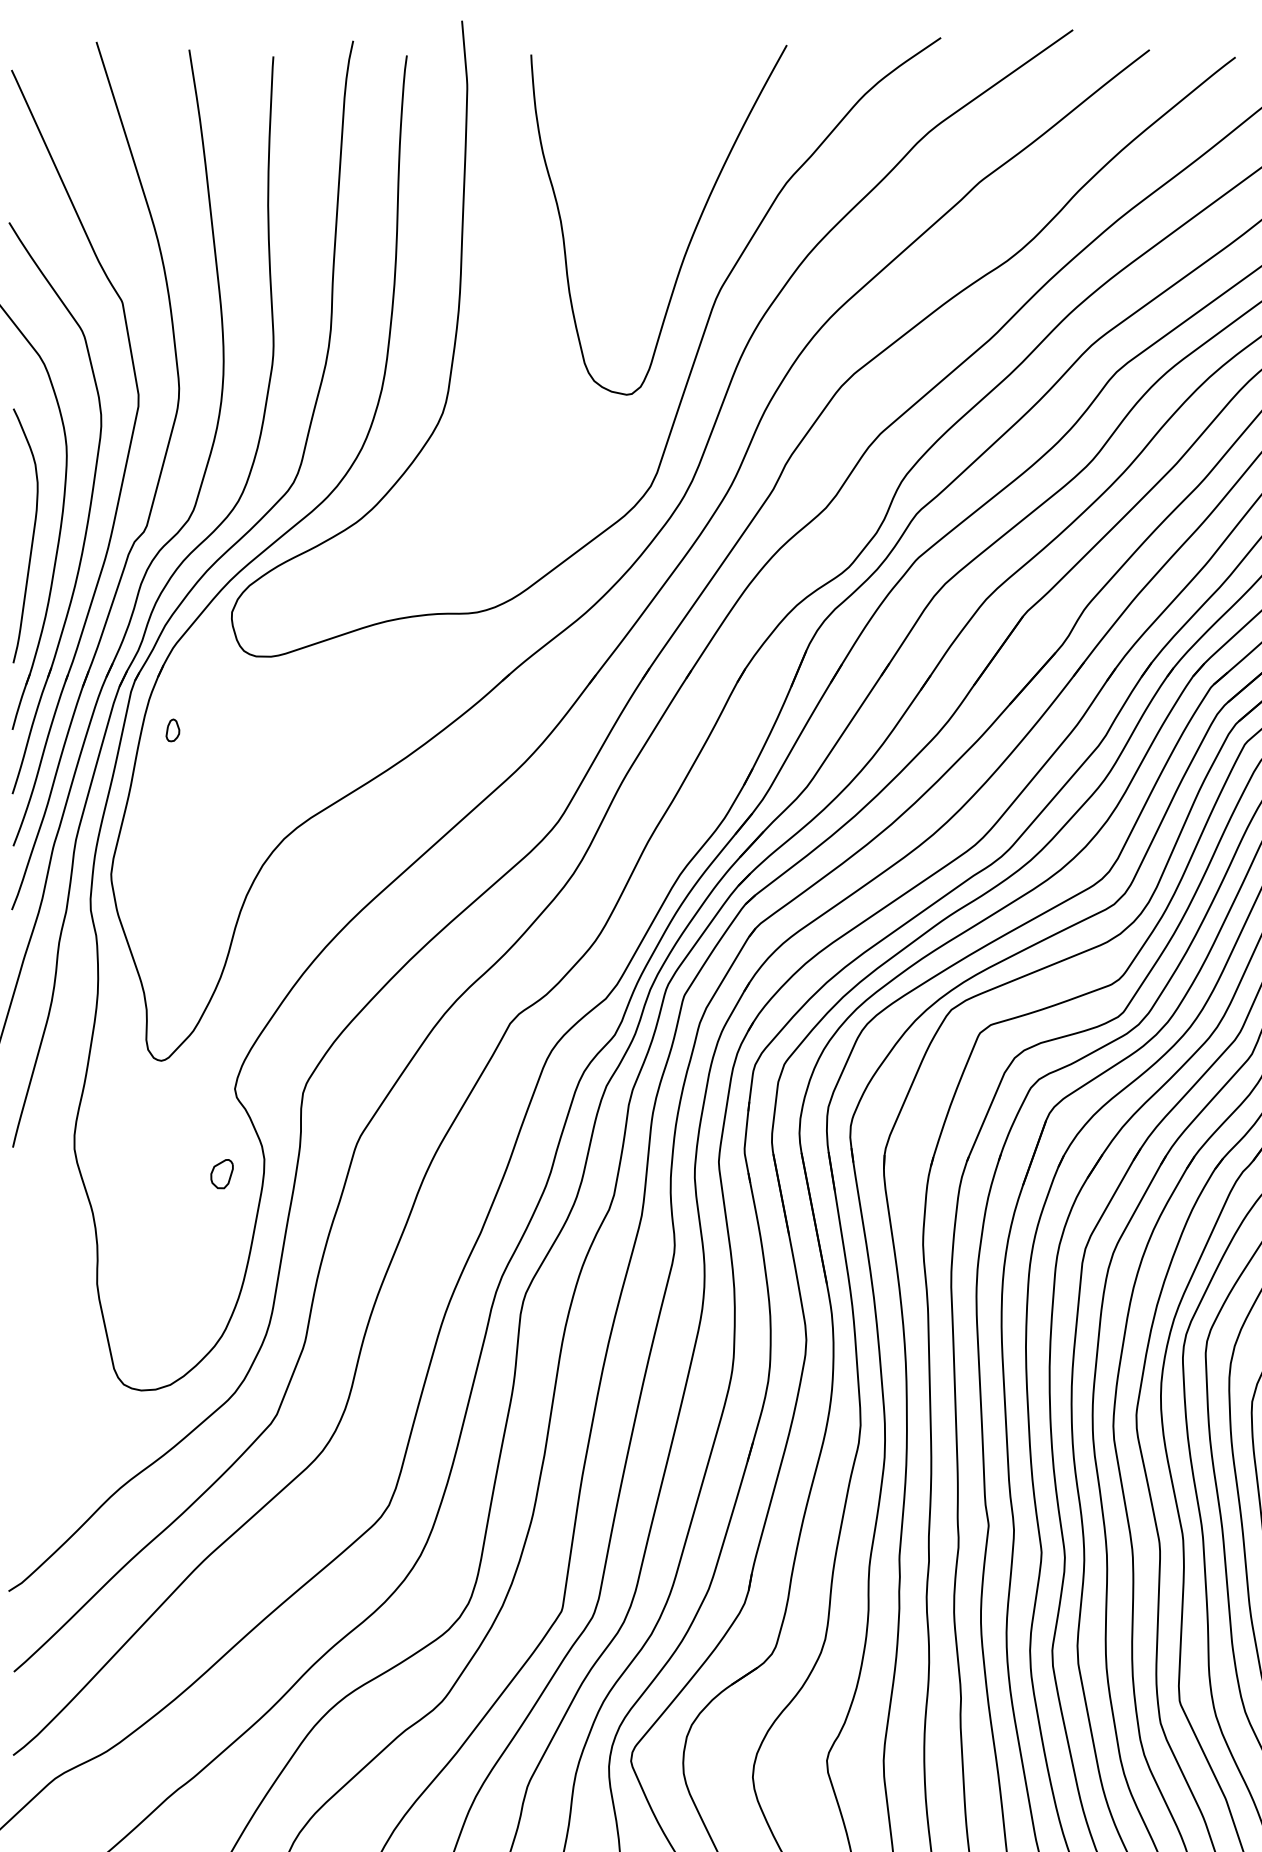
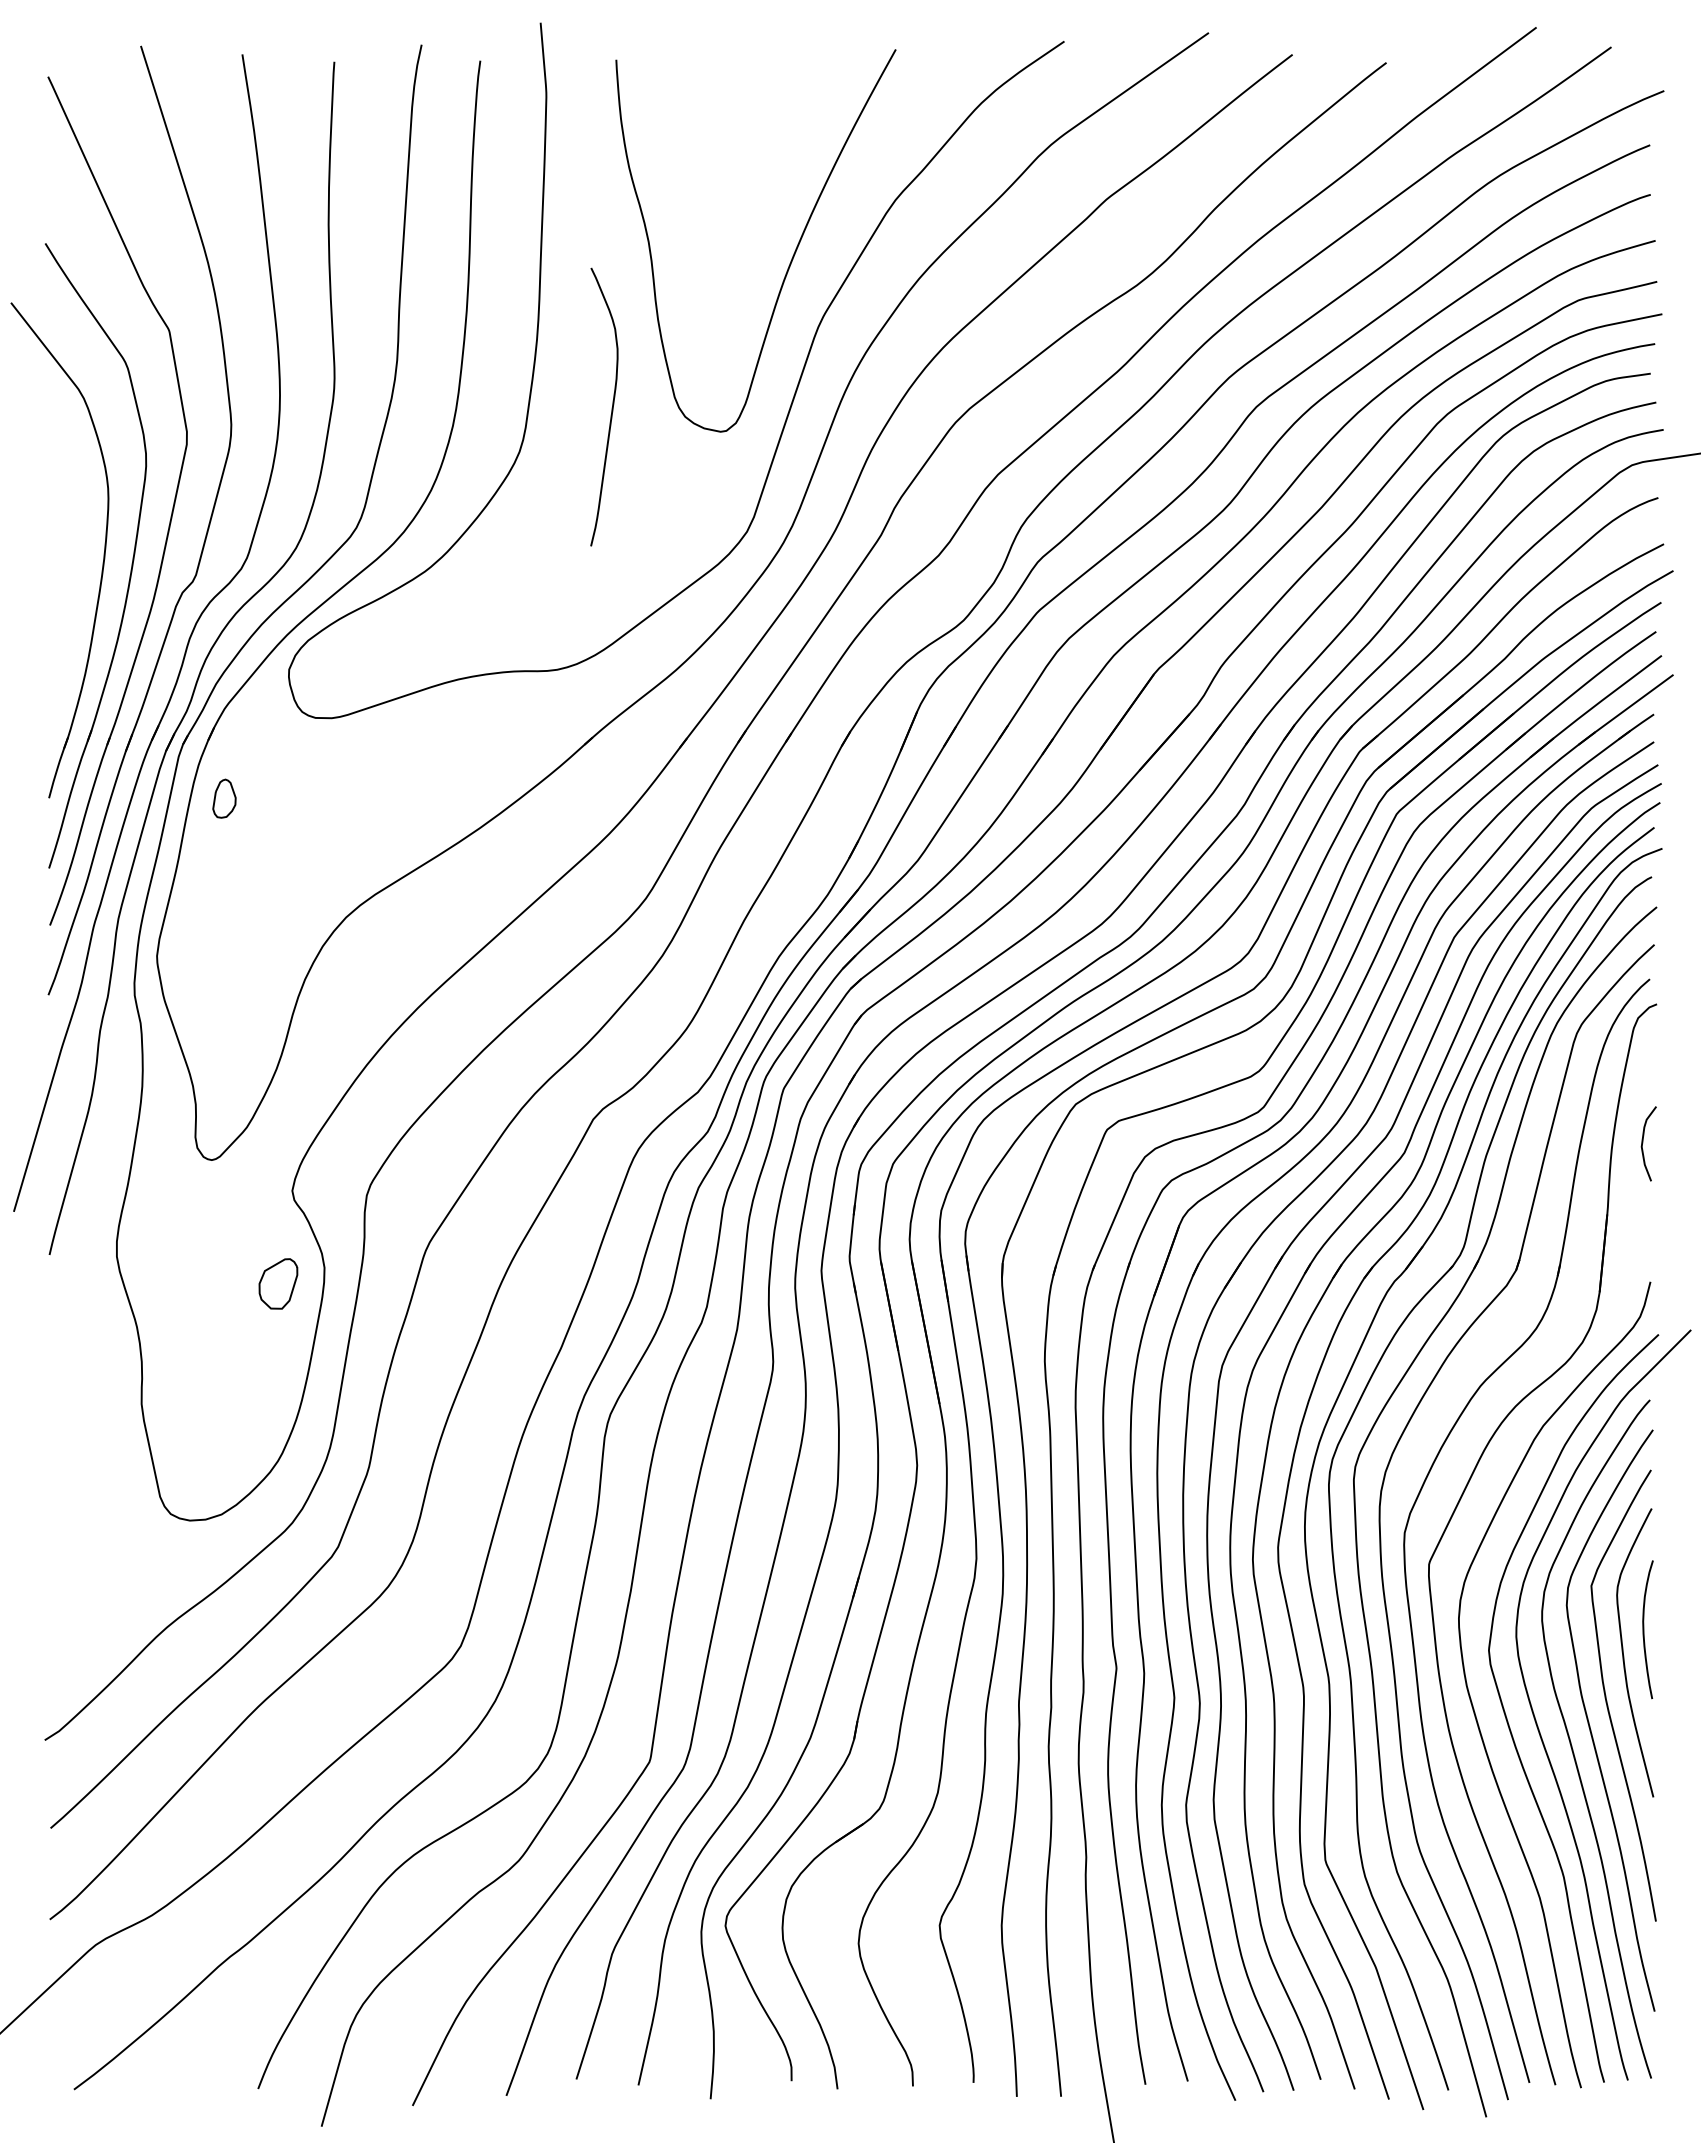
curve: (32, 536) -> (611, 407), moved
part: (172, 730) -> (224, 798), size x1.6
part: (221, 1173) -> (277, 1283), size x1.6

